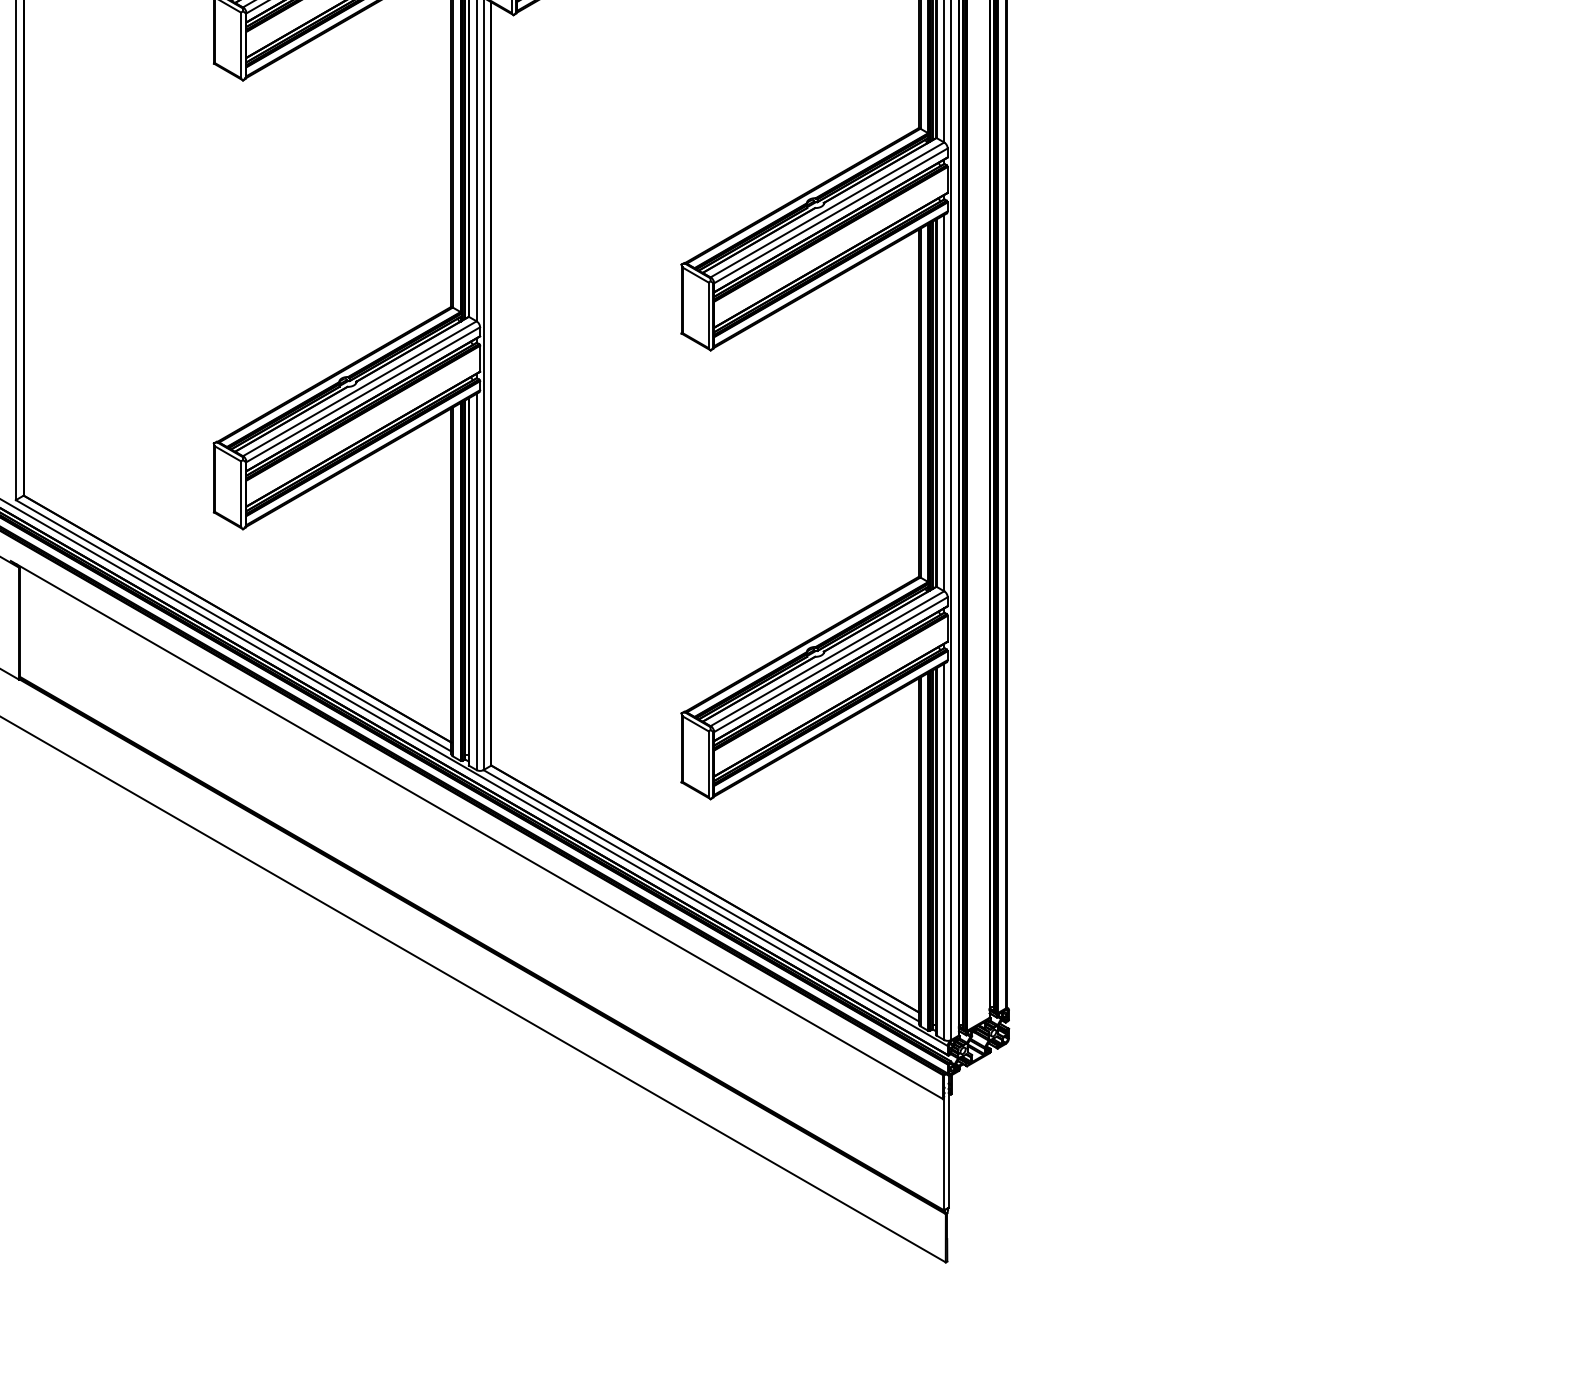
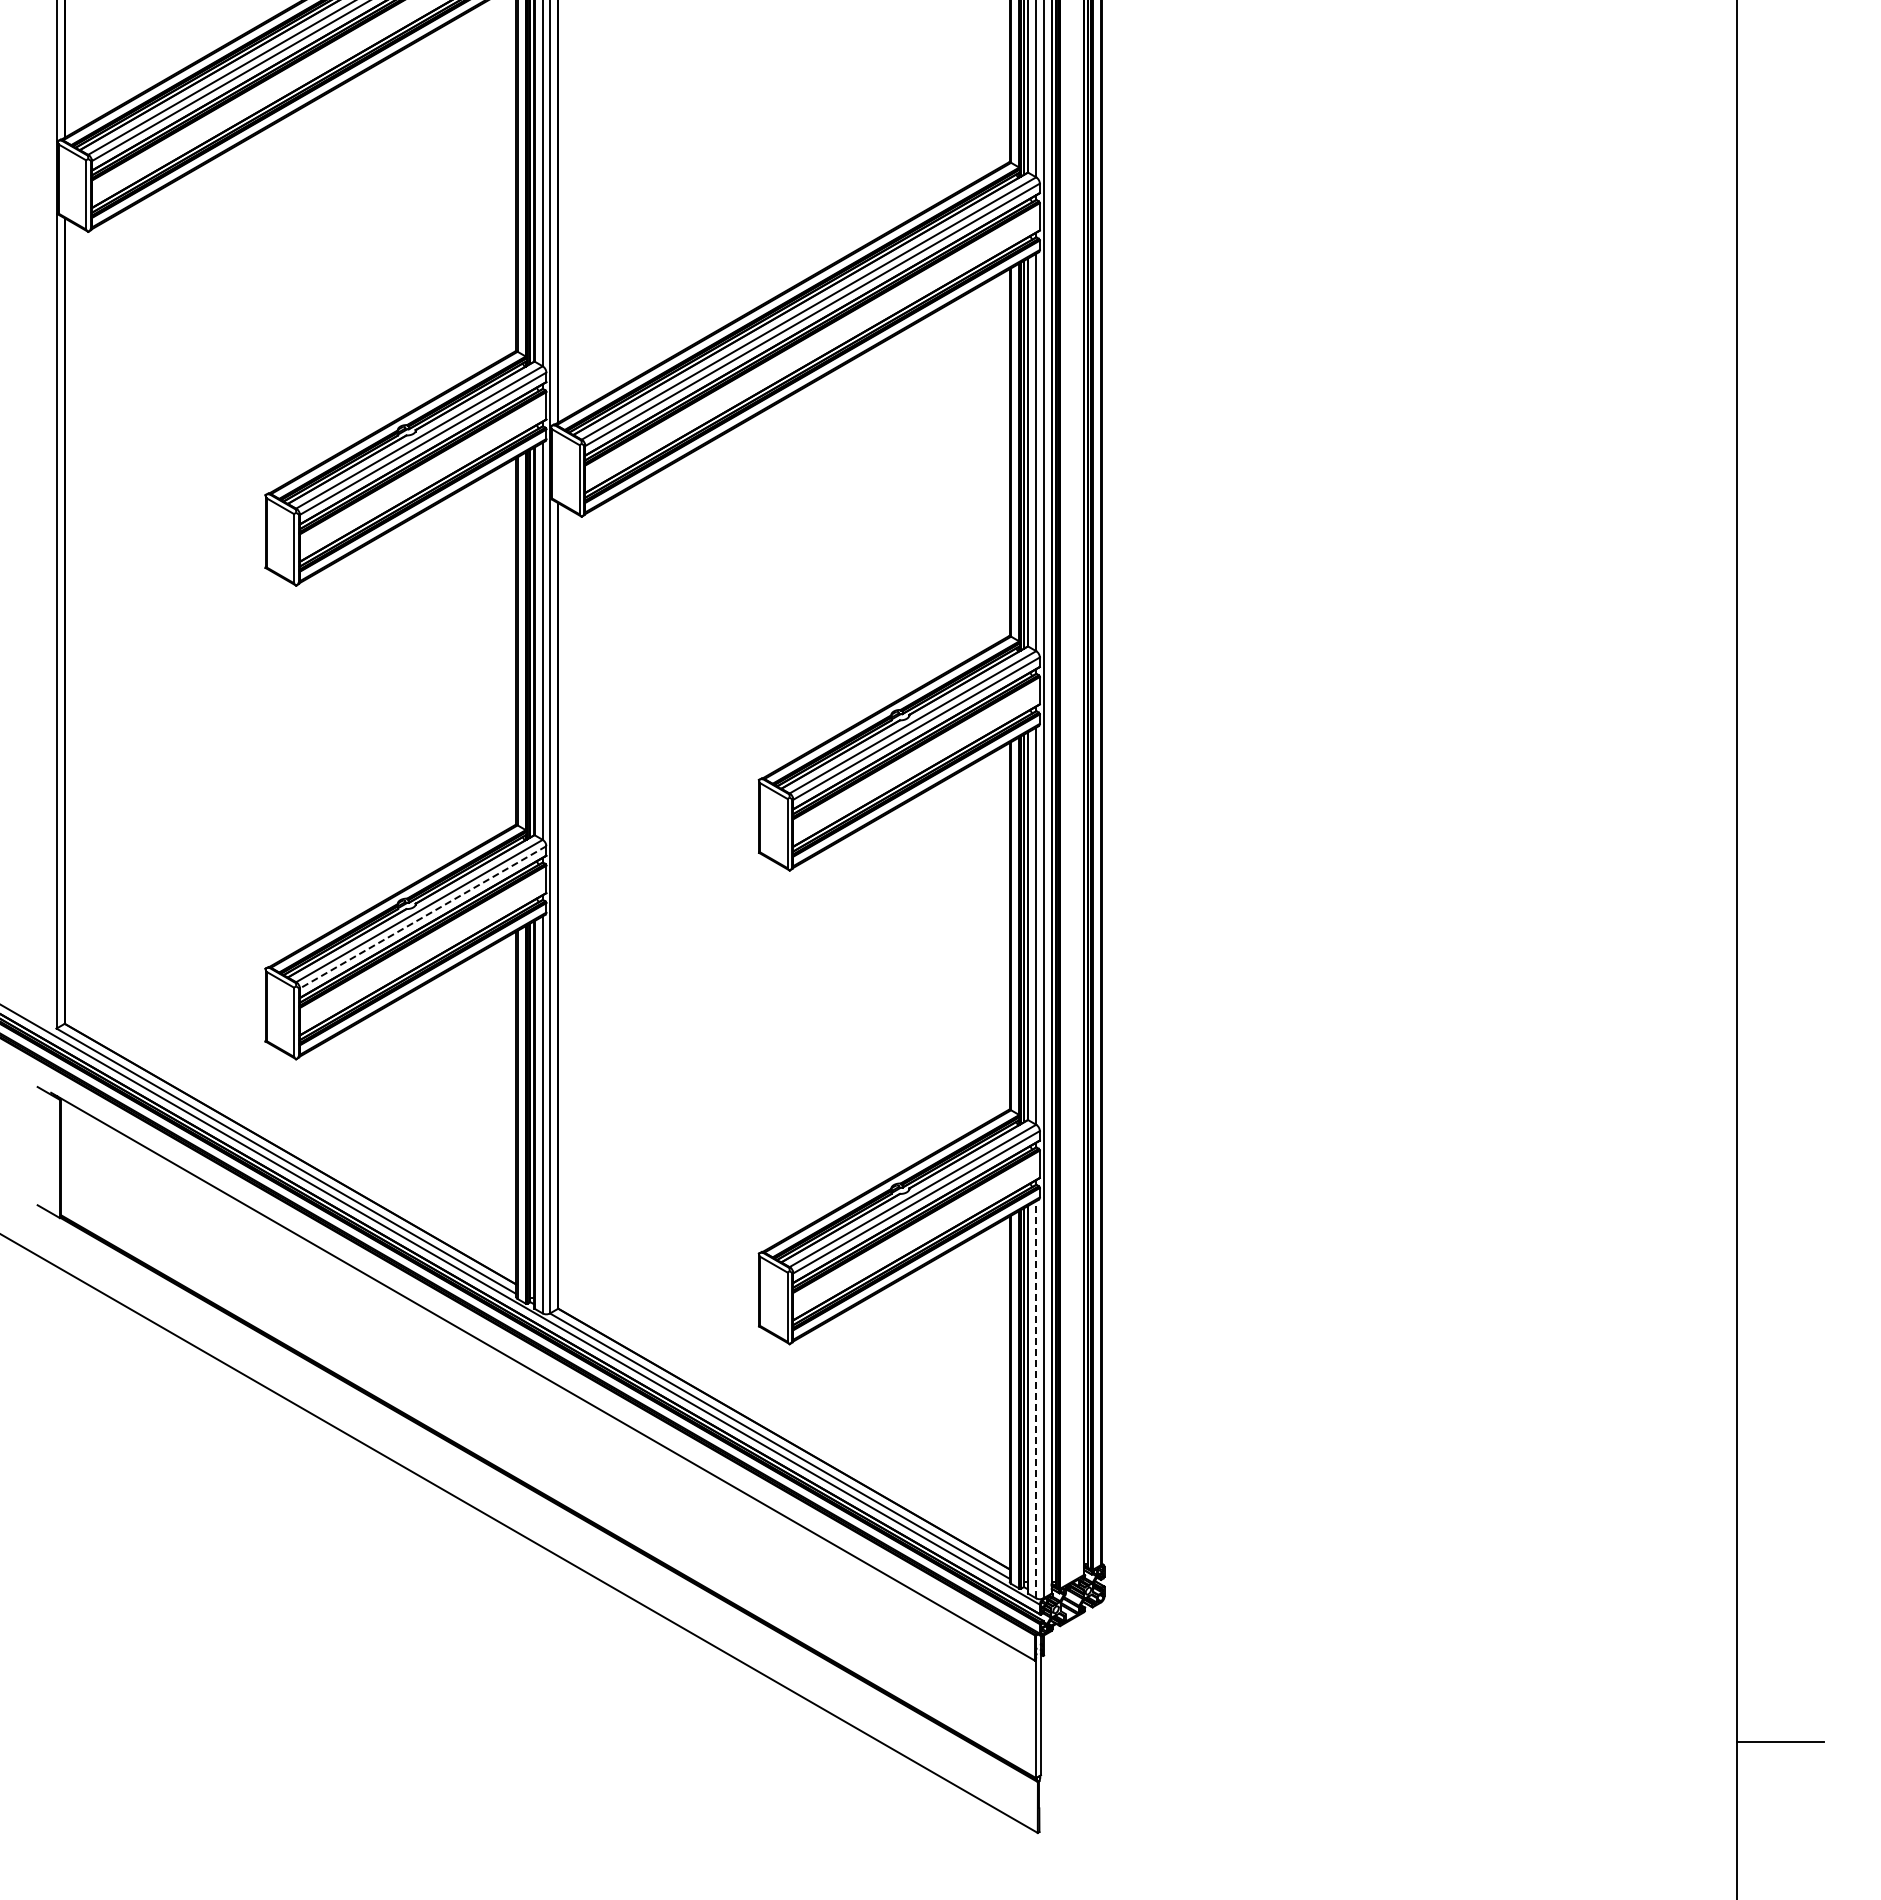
line: (362, 394) -> (422, 917), solid -> dashed
line: (944, 851) -> (1036, 1399), solid -> dashed

